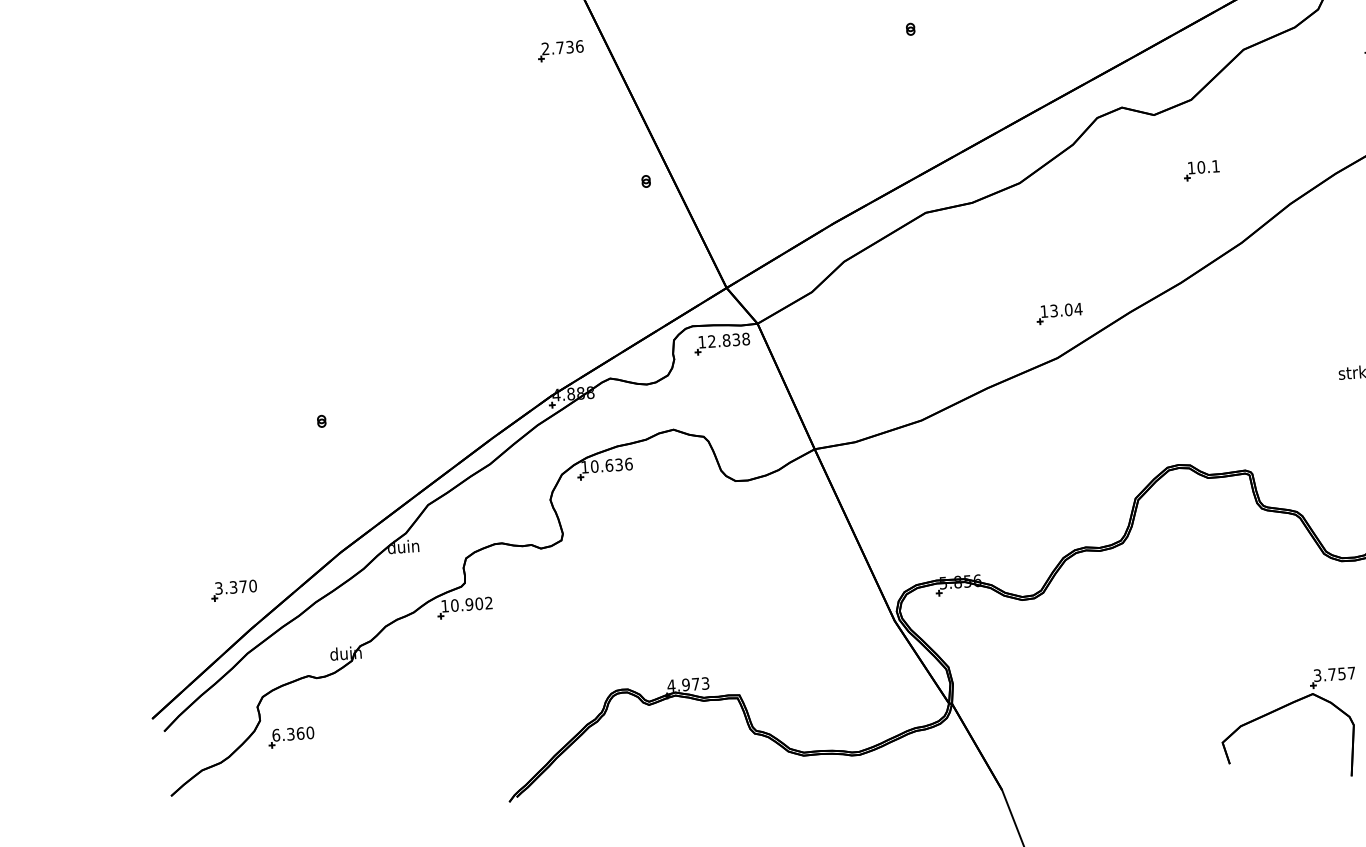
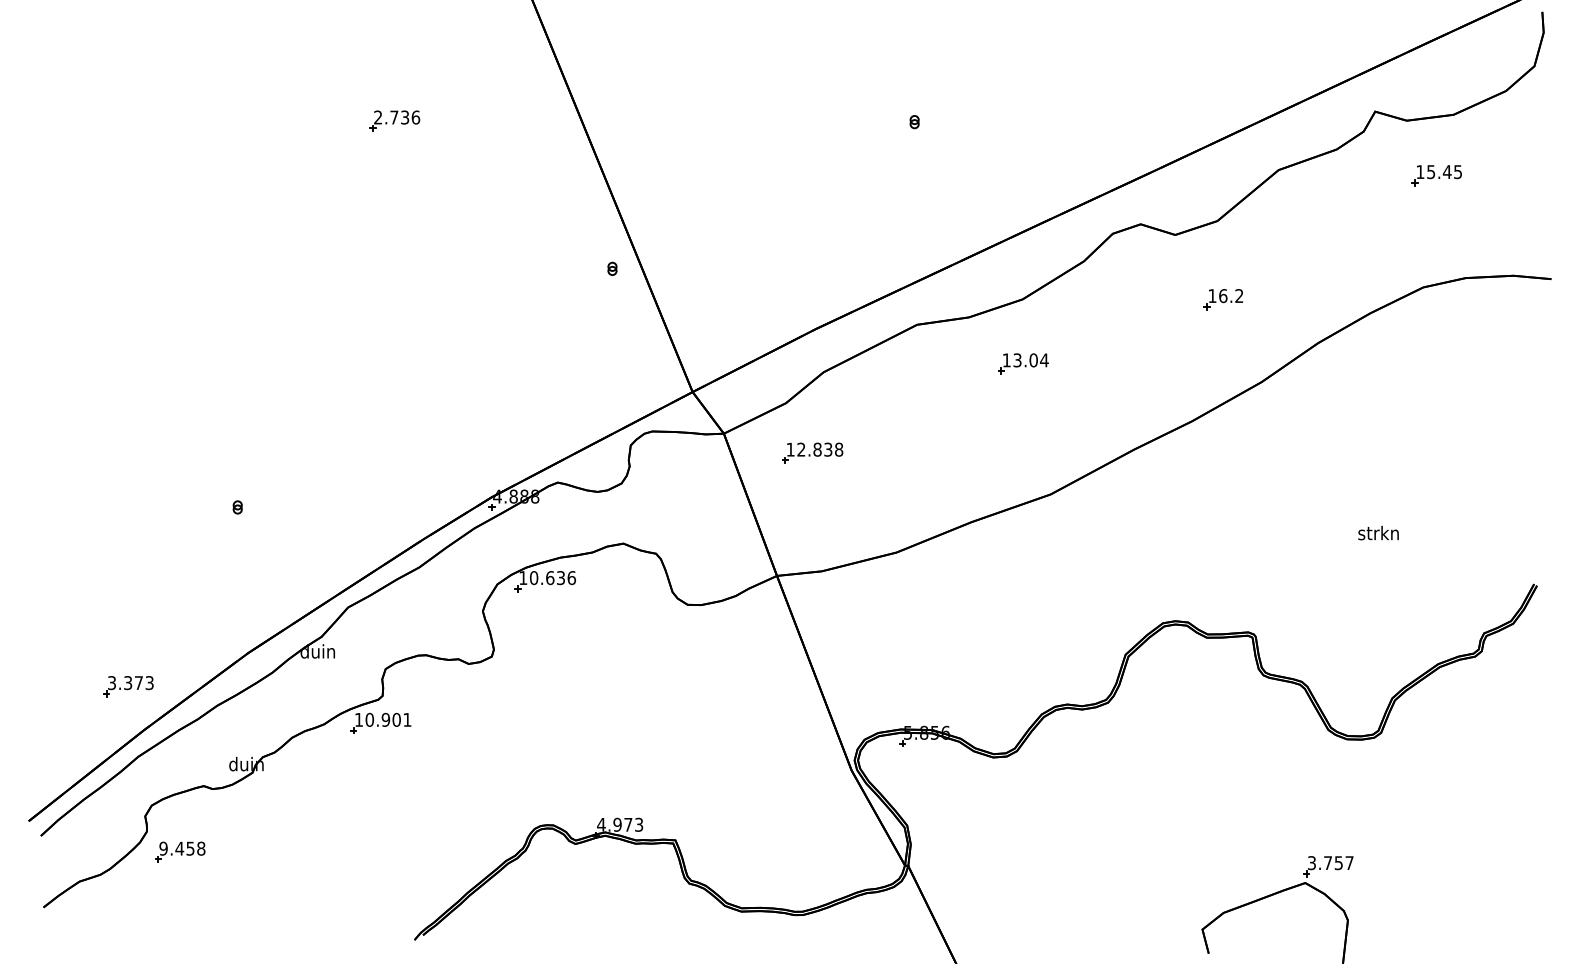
part: (560, 50) -> (394, 120), moved
text: (1208, 166) -> (1231, 295), 10.1 -> 16.2
part: (1059, 313) -> (1023, 363), moved
part: (722, 343) -> (812, 452), moved
text: (252, 586) -> (149, 683), 3.370 -> 3.373
text: (489, 602) -> (407, 719), 10.902 -> 10.901
text: (293, 733) -> (182, 848), 6.360 -> 9.458

